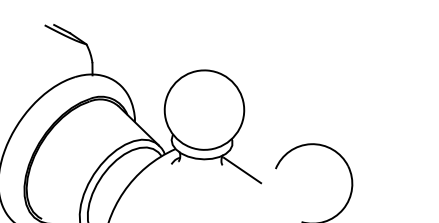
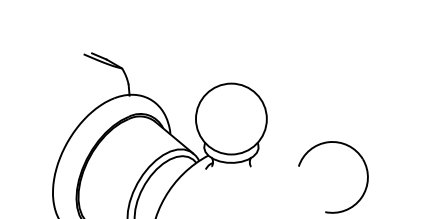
line: (241, 170) -> (268, 170), removed

